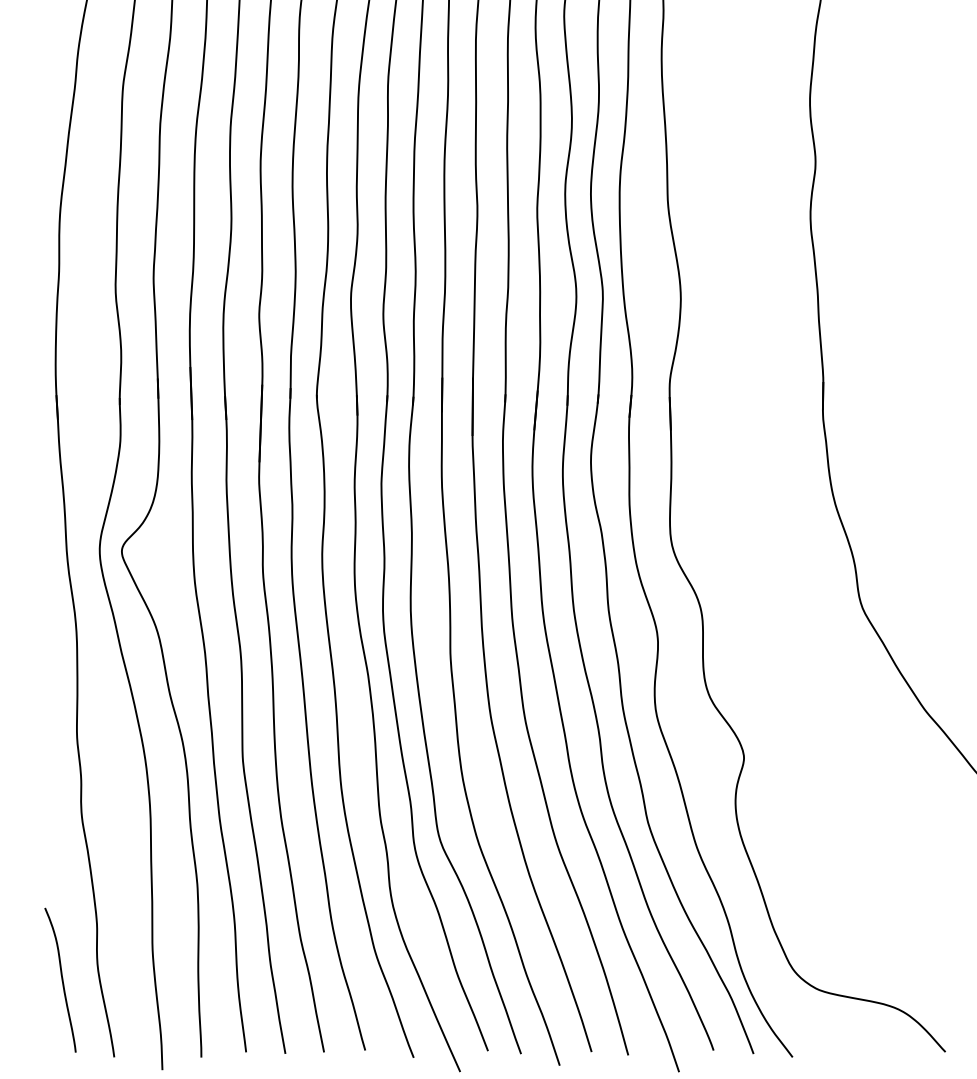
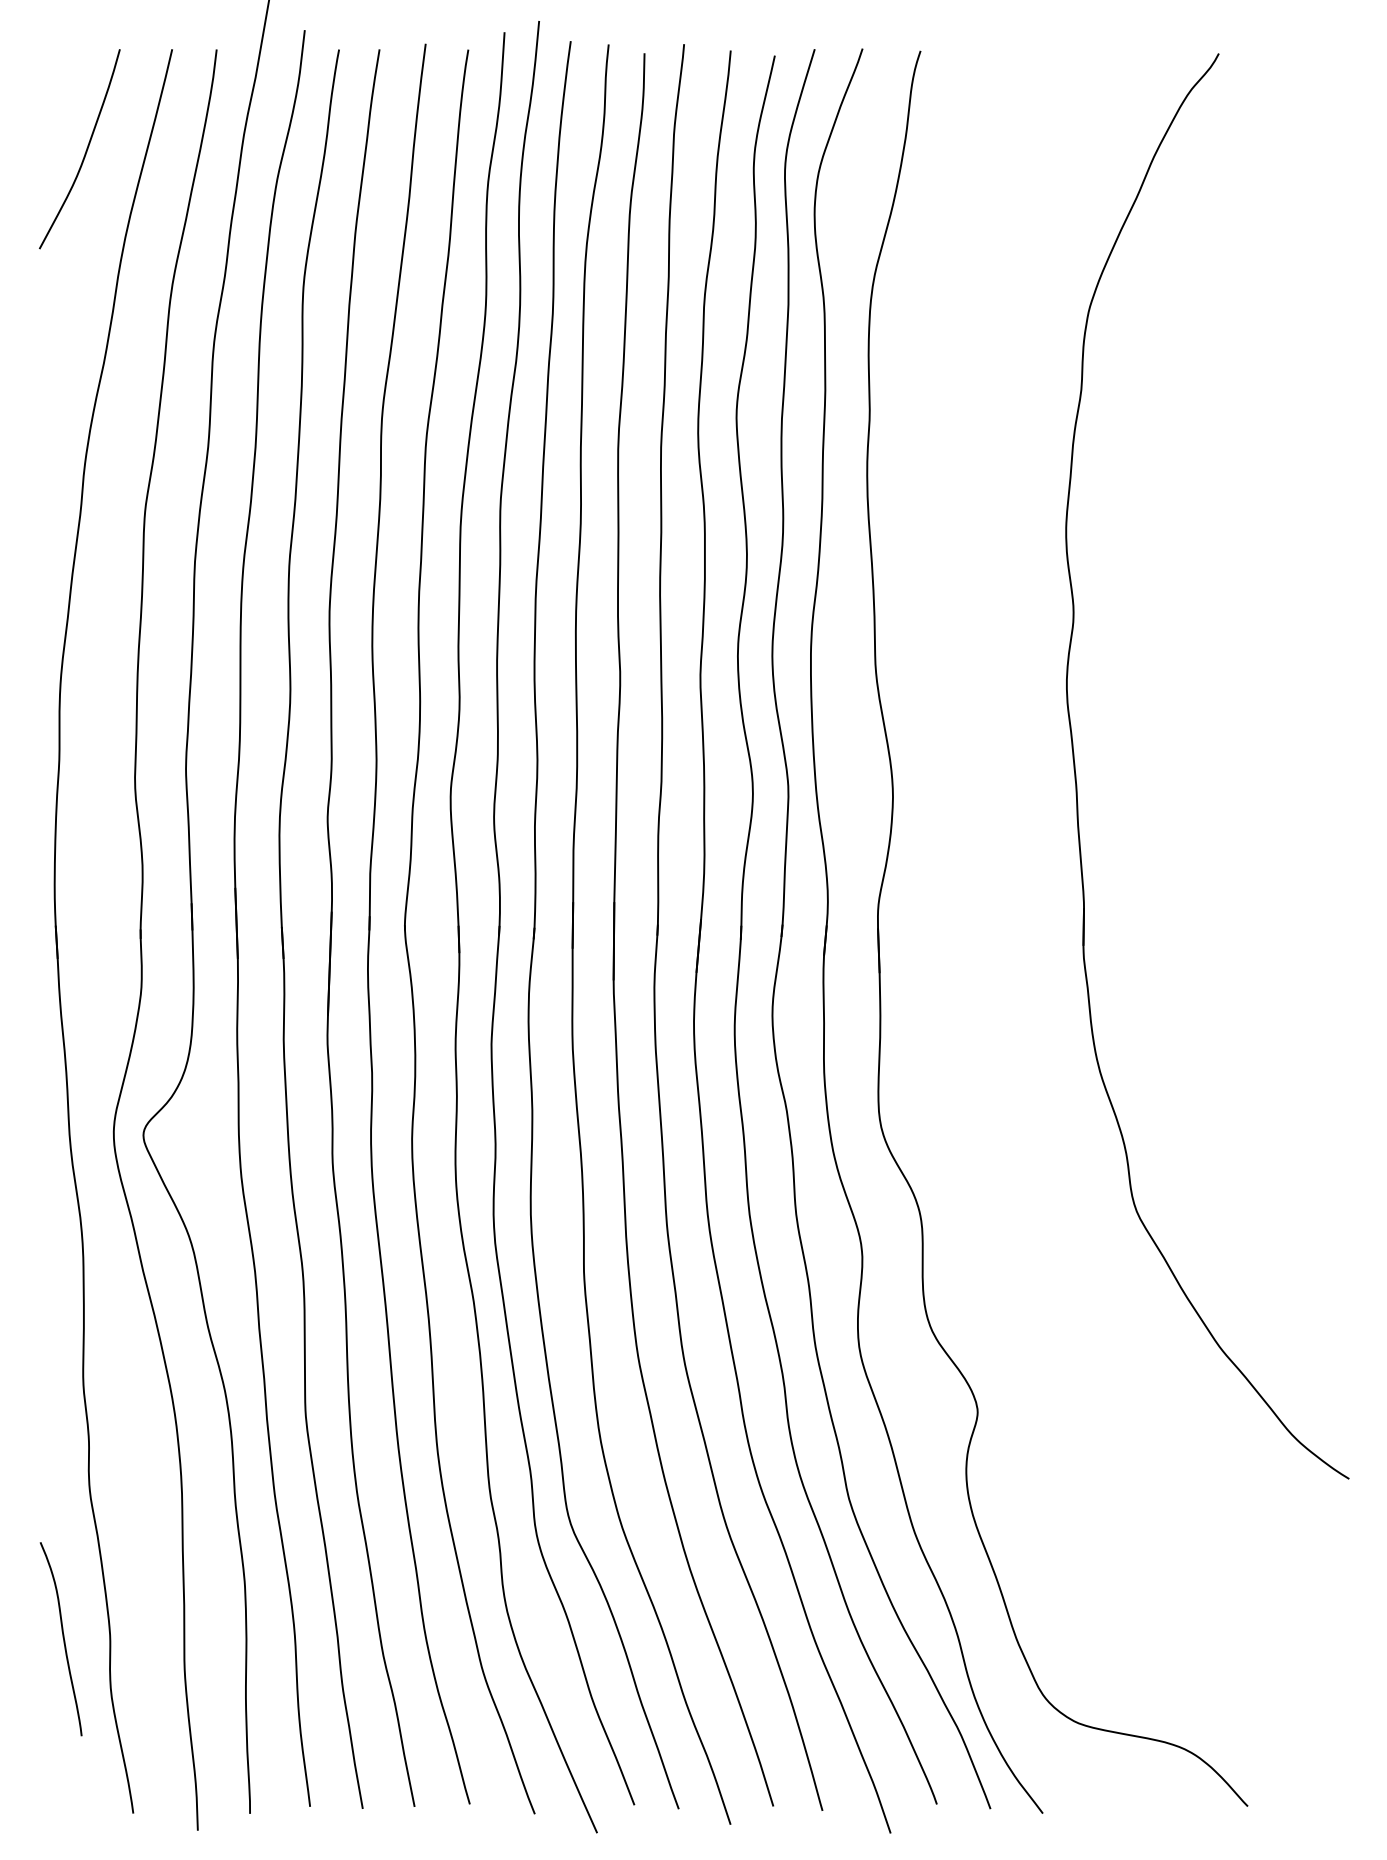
curve: (61, 978) -> (62, 1637), moved

